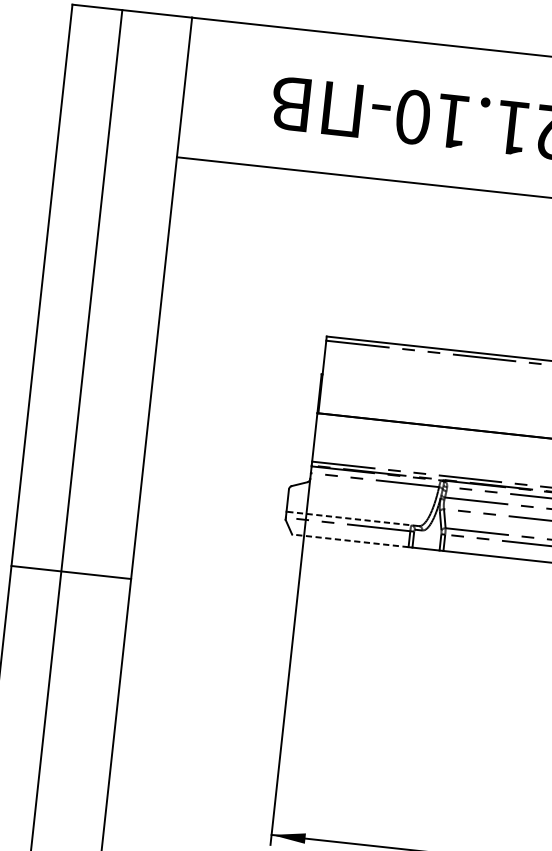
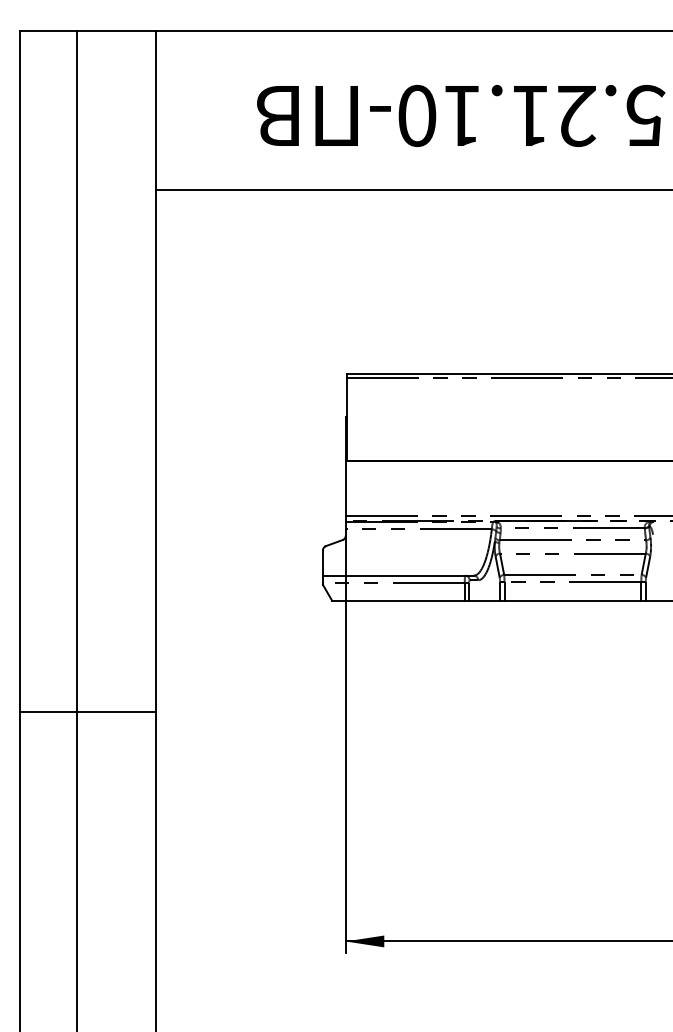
line: (351, 518) -> (397, 575), dashed -> solid
line: (349, 540) -> (397, 600), dashed -> solid
line: (70, 572) -> (87, 712), moved

